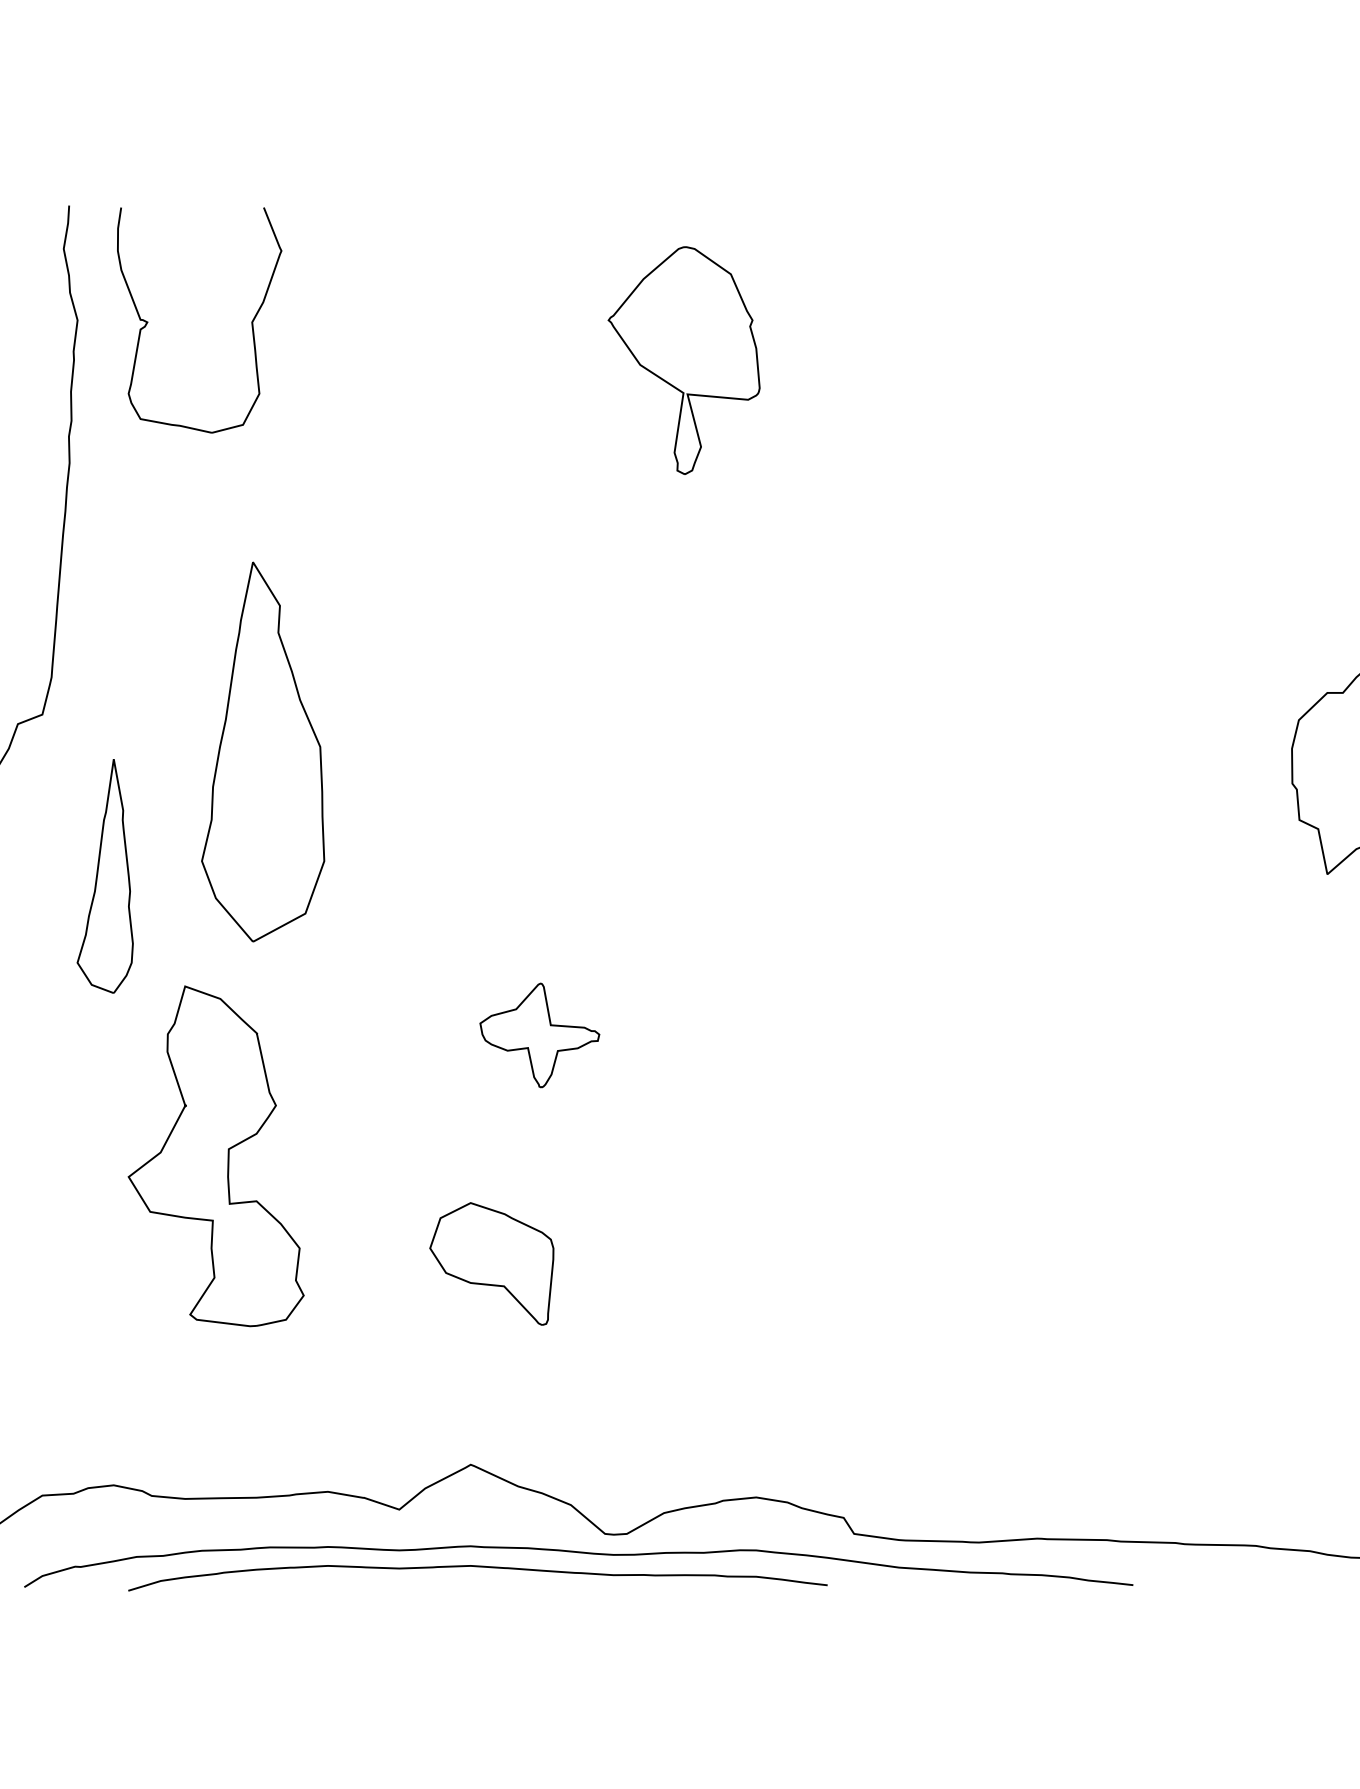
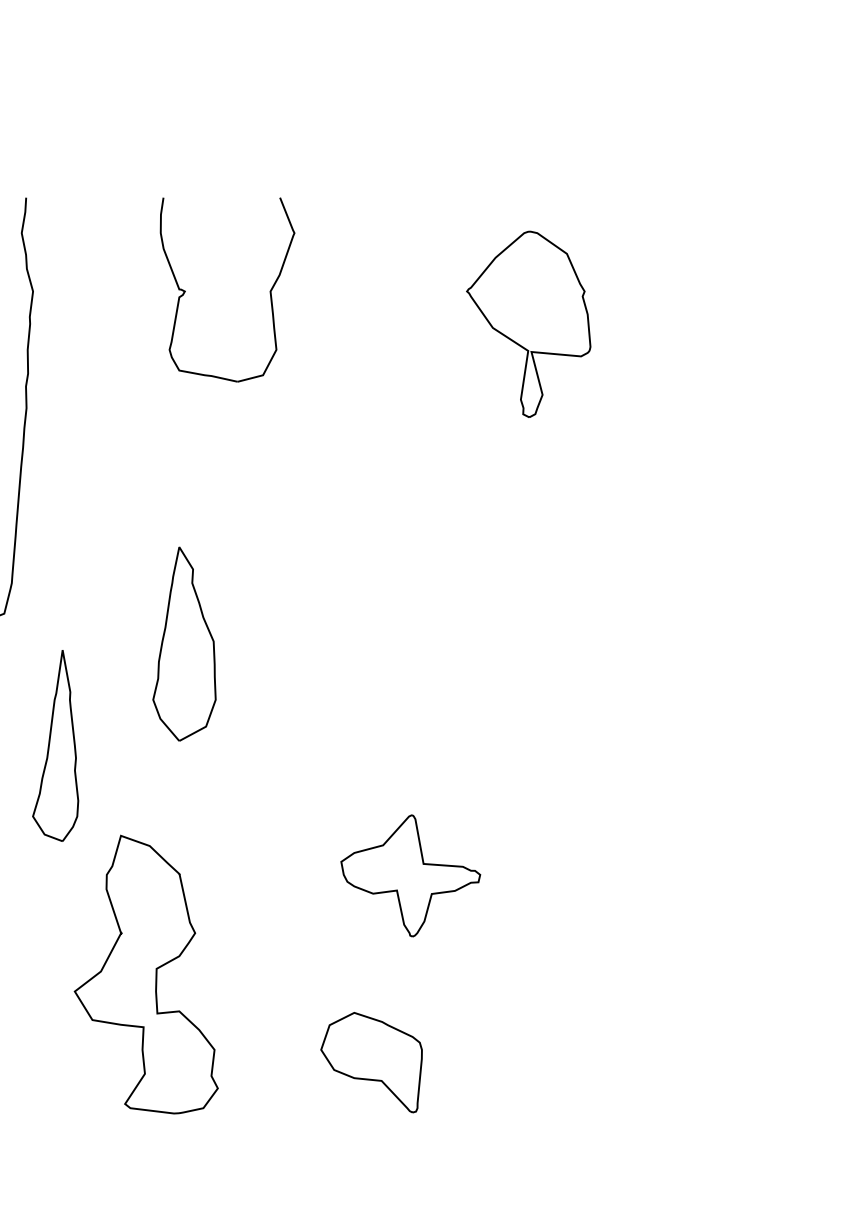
part: (148, 321) -> (185, 290), moved
part: (262, 751) -> (184, 643), size x0.62
part: (539, 1035) -> (410, 875), size x1.43

